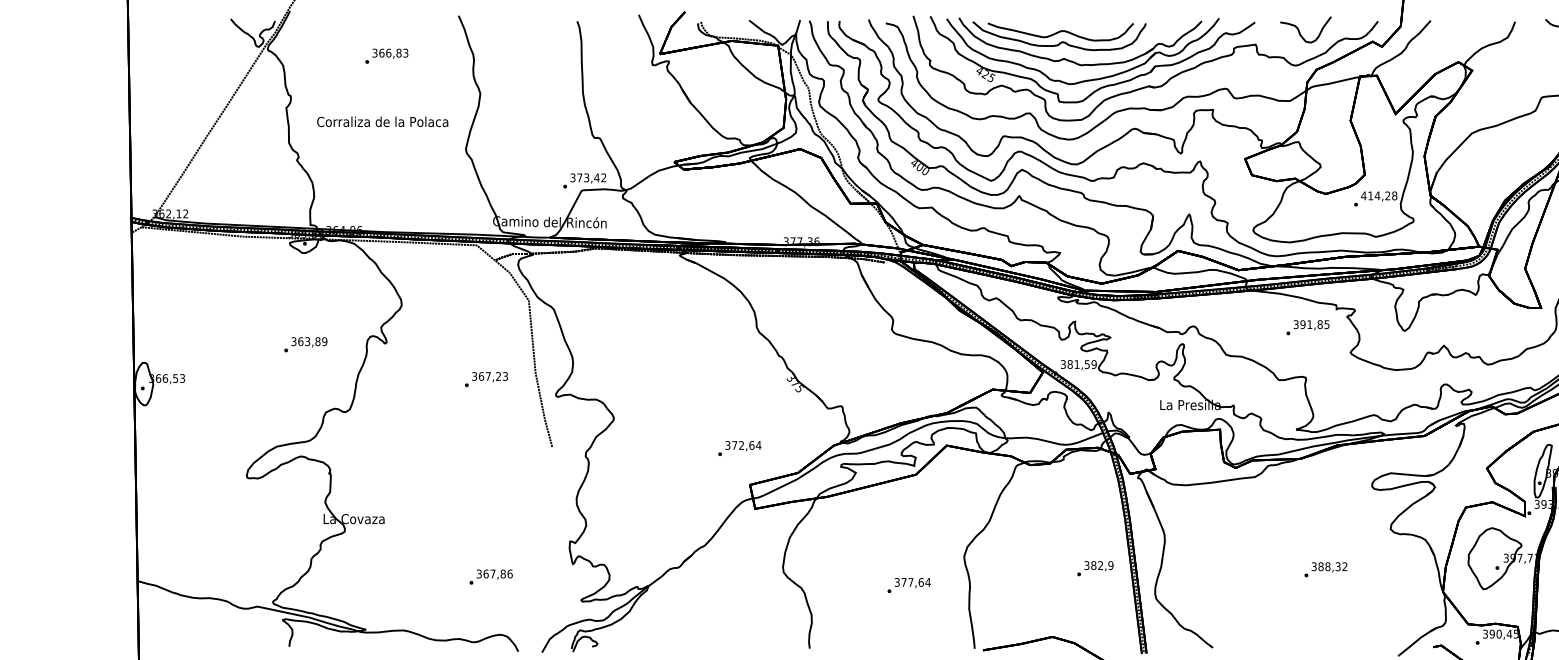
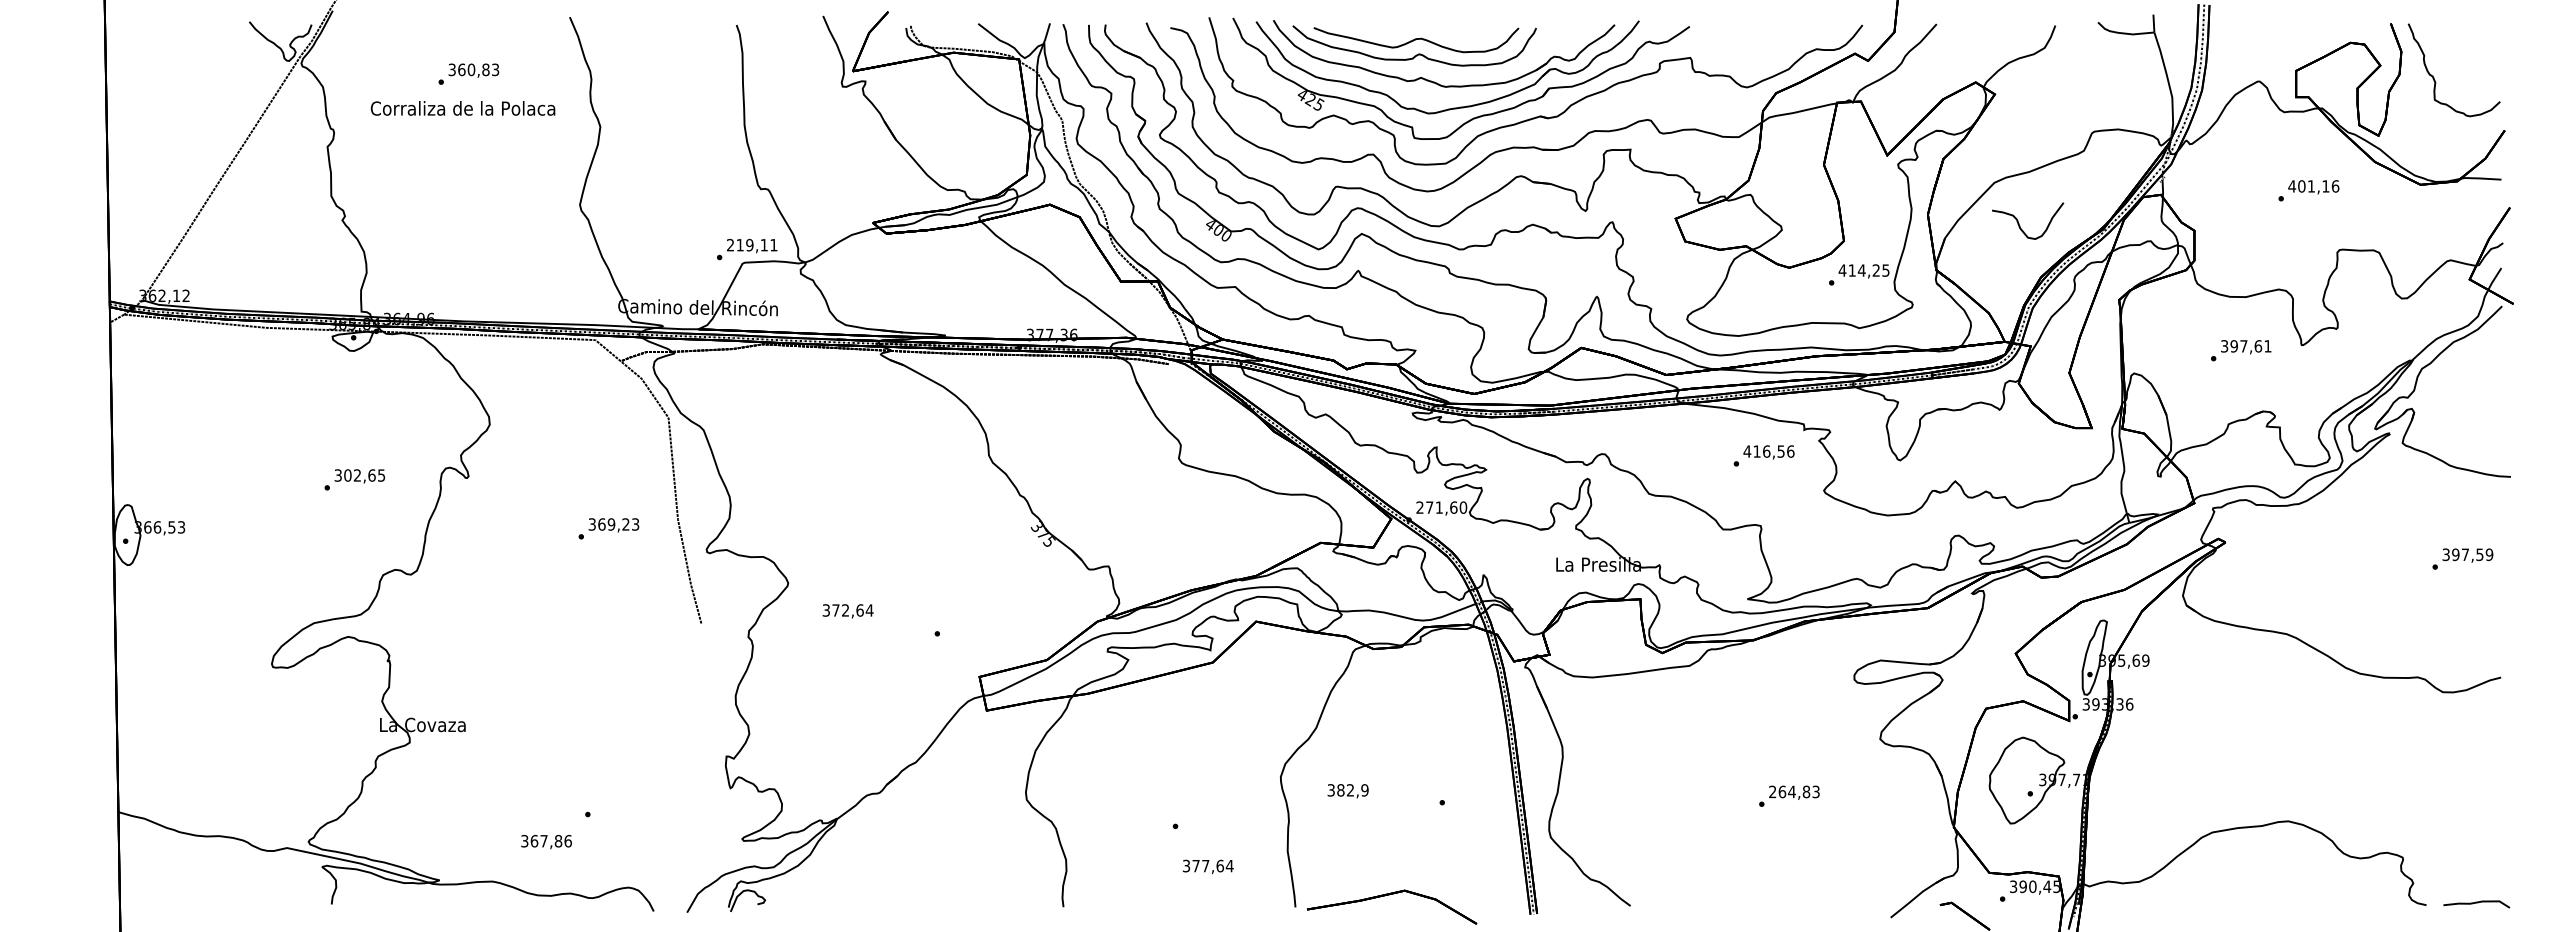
curve: (1300, 33) -> (2020, 225), moved
text: (388, 52) -> (471, 69), 366,83 -> 360,83
text: (382, 121) -> (462, 108), moved
text: (588, 177) -> (752, 244), 373,42 -> 219,11
text: (1394, 195) -> (1885, 270), 414,28 -> 414,25
text: (1311, 324) -> (1768, 451), 391,85 -> 416,56
text: (312, 341) -> (364, 475), 363,89 -> 302,65
text: (1078, 364) -> (1441, 507), 381,59 -> 271,60
text: (488, 376) -> (611, 524), 367,23 -> 369,23
text: (742, 446) -> (847, 611), moved
text: (1098, 566) -> (1347, 791), moved
text: (1329, 566) -> (1794, 791), 388,32 -> 264,83
text: (494, 574) -> (546, 842), moved
text: (912, 582) -> (1208, 866), moved

